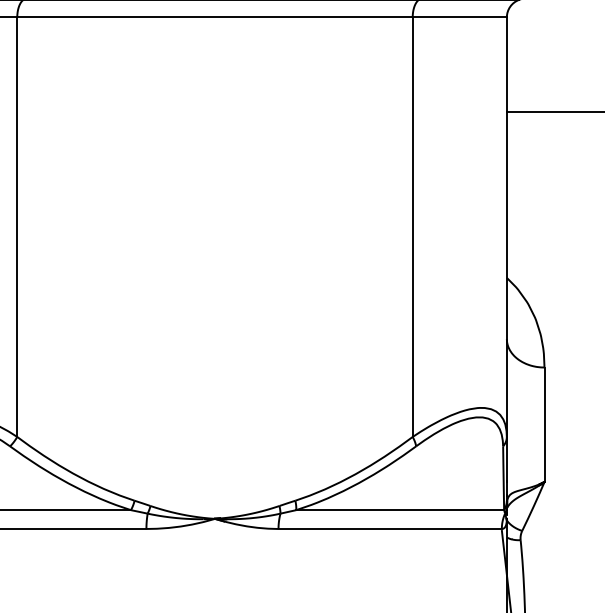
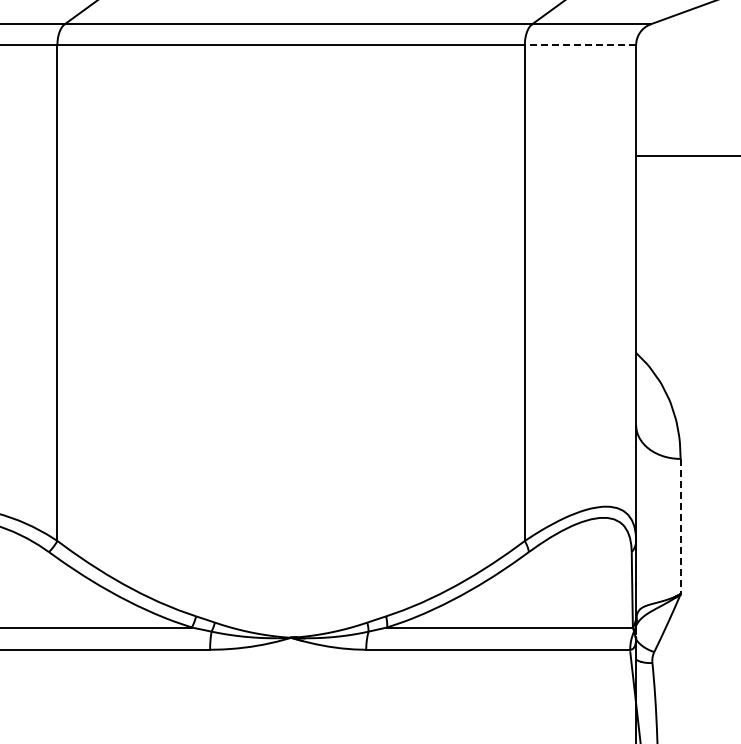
line: (459, 17) -> (580, 45), solid -> dashed
line: (544, 424) -> (680, 526), solid -> dashed

